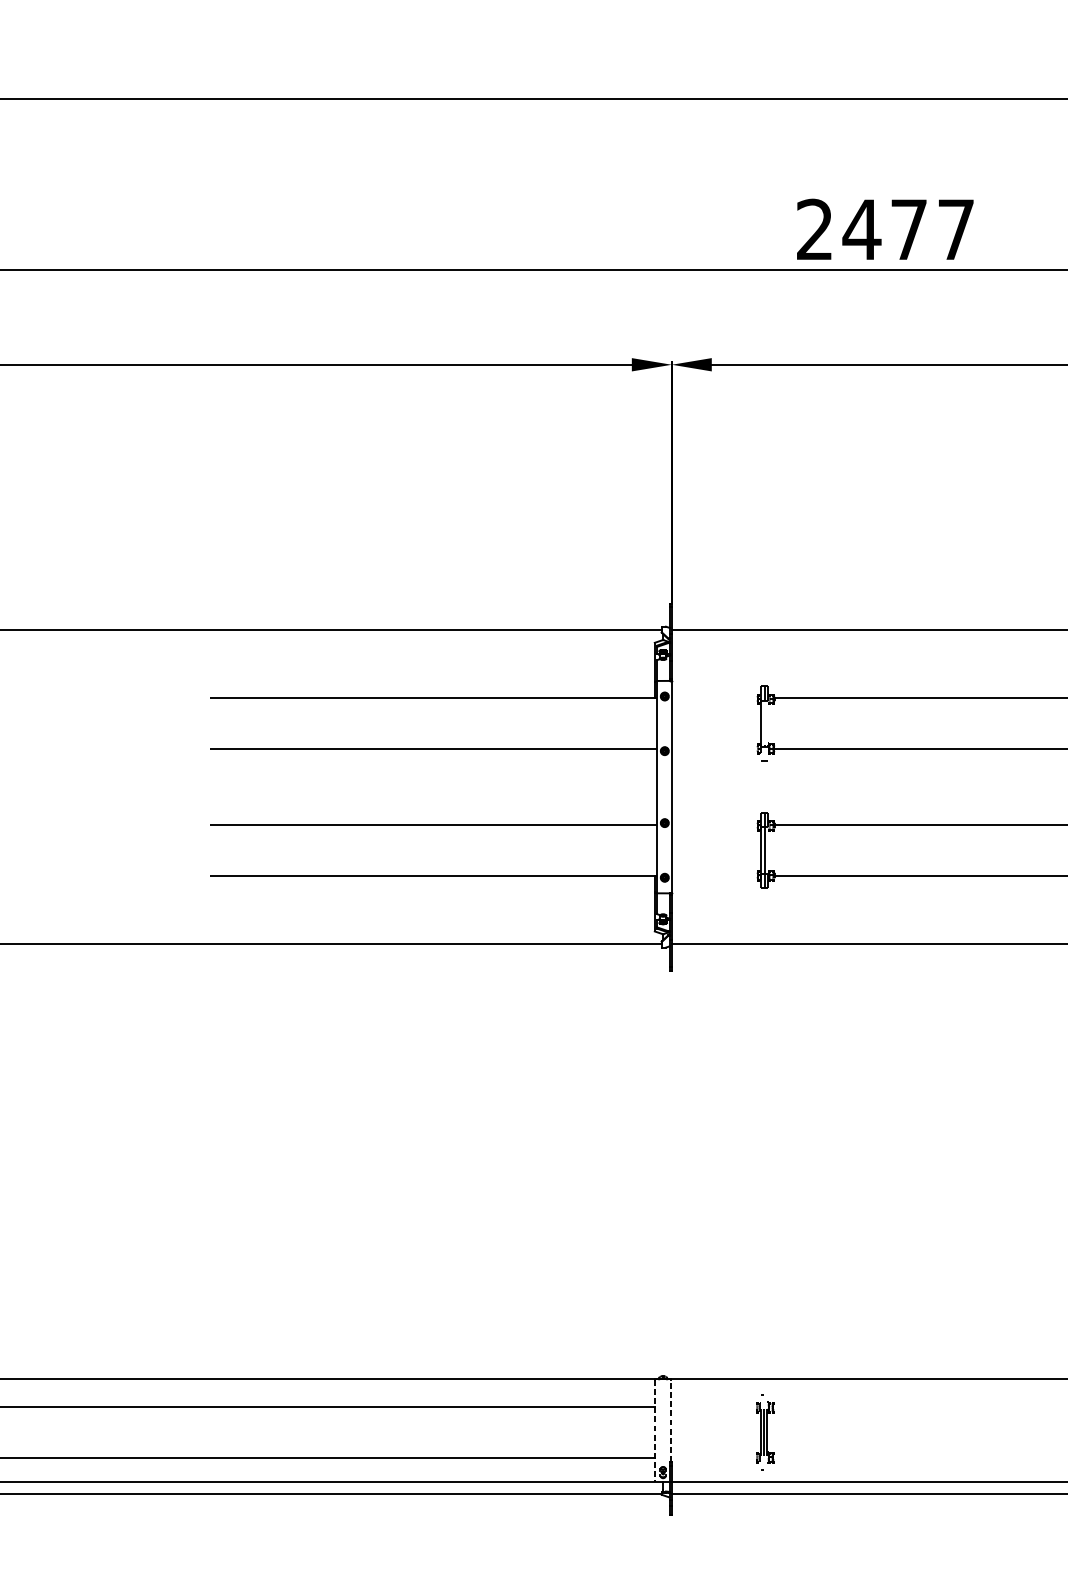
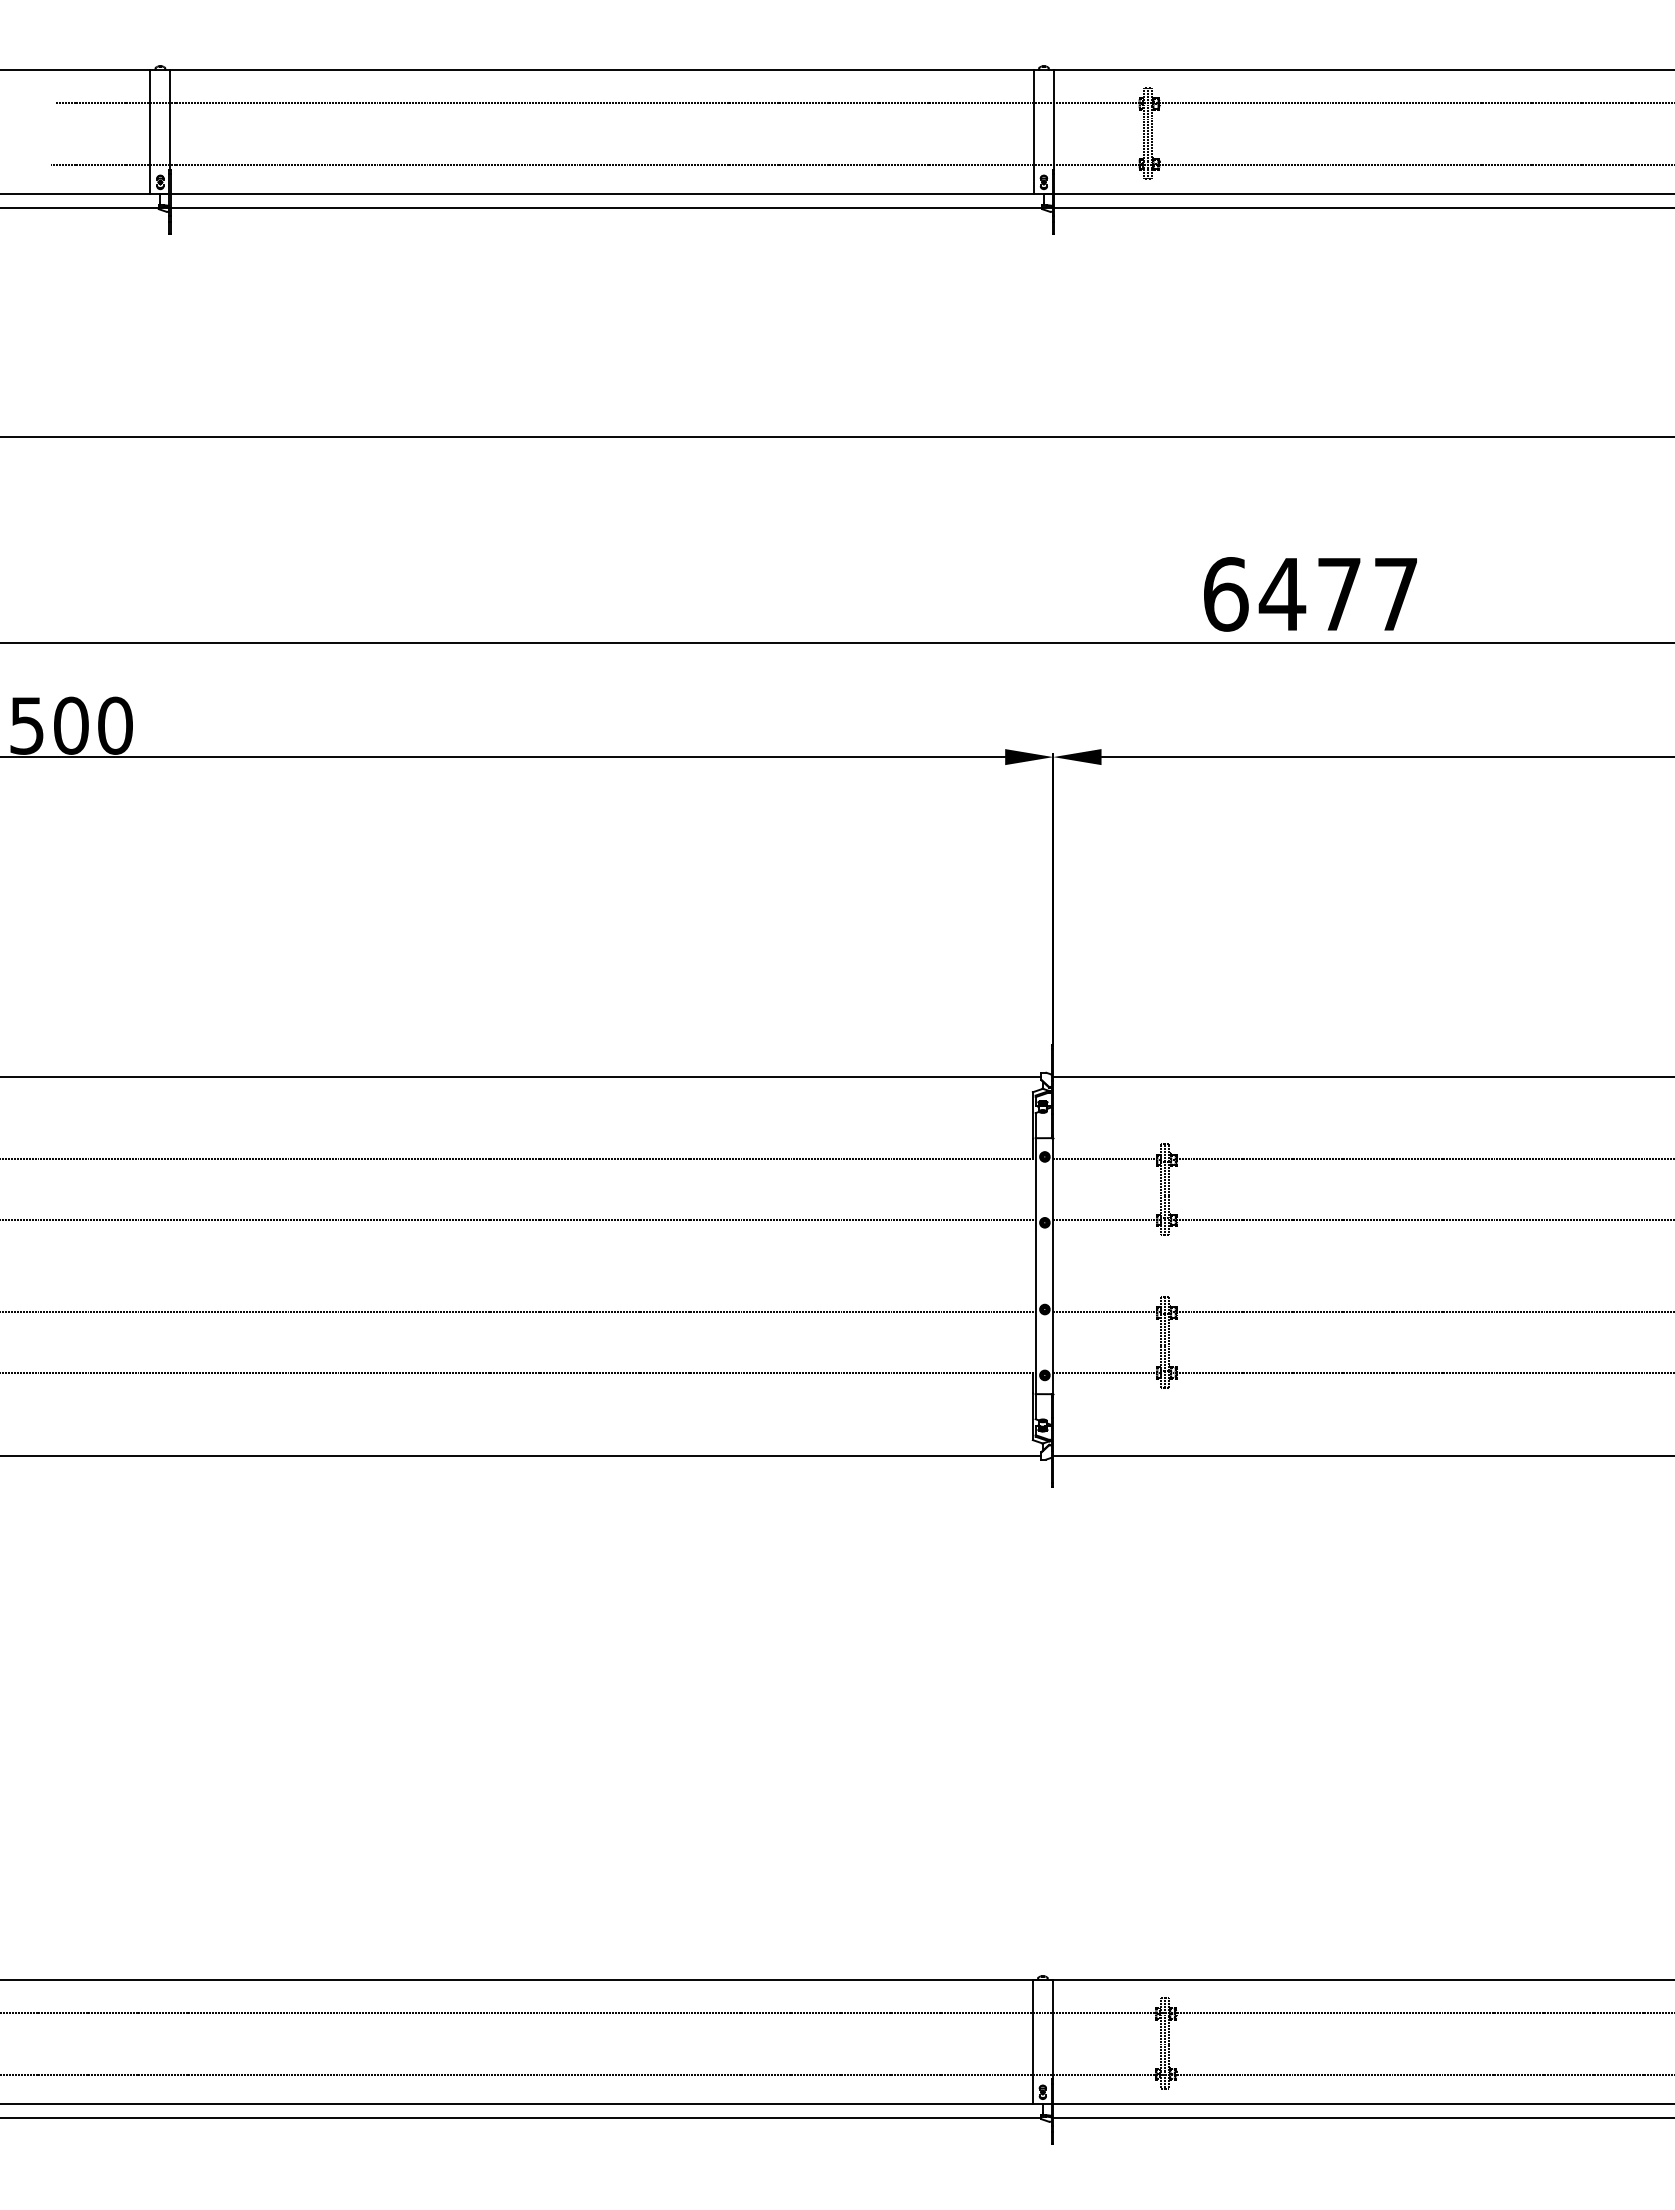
text: (815, 229) -> (1226, 594), 2477 -> 6477
line: (671, 1420) -> (1052, 2029), dashed -> solid
line: (654, 1431) -> (1032, 2042), dashed -> solid

